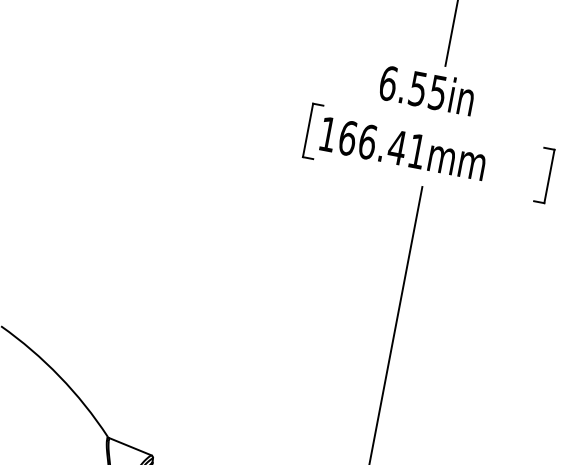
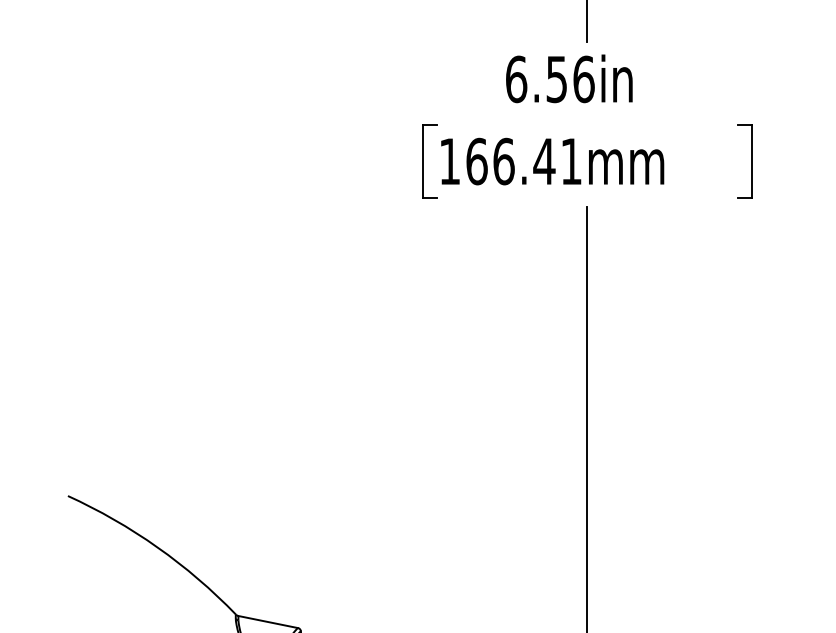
text: (437, 92) -> (583, 79), 6.55in -> 6.56in

